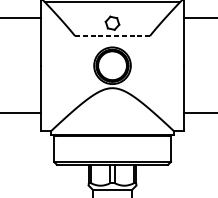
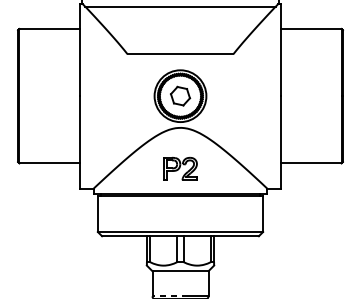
part: (112, 22) -> (180, 95), moved
line: (112, 36) -> (180, 54), dashed -> solid
part: (112, 116) -> (180, 168), added

